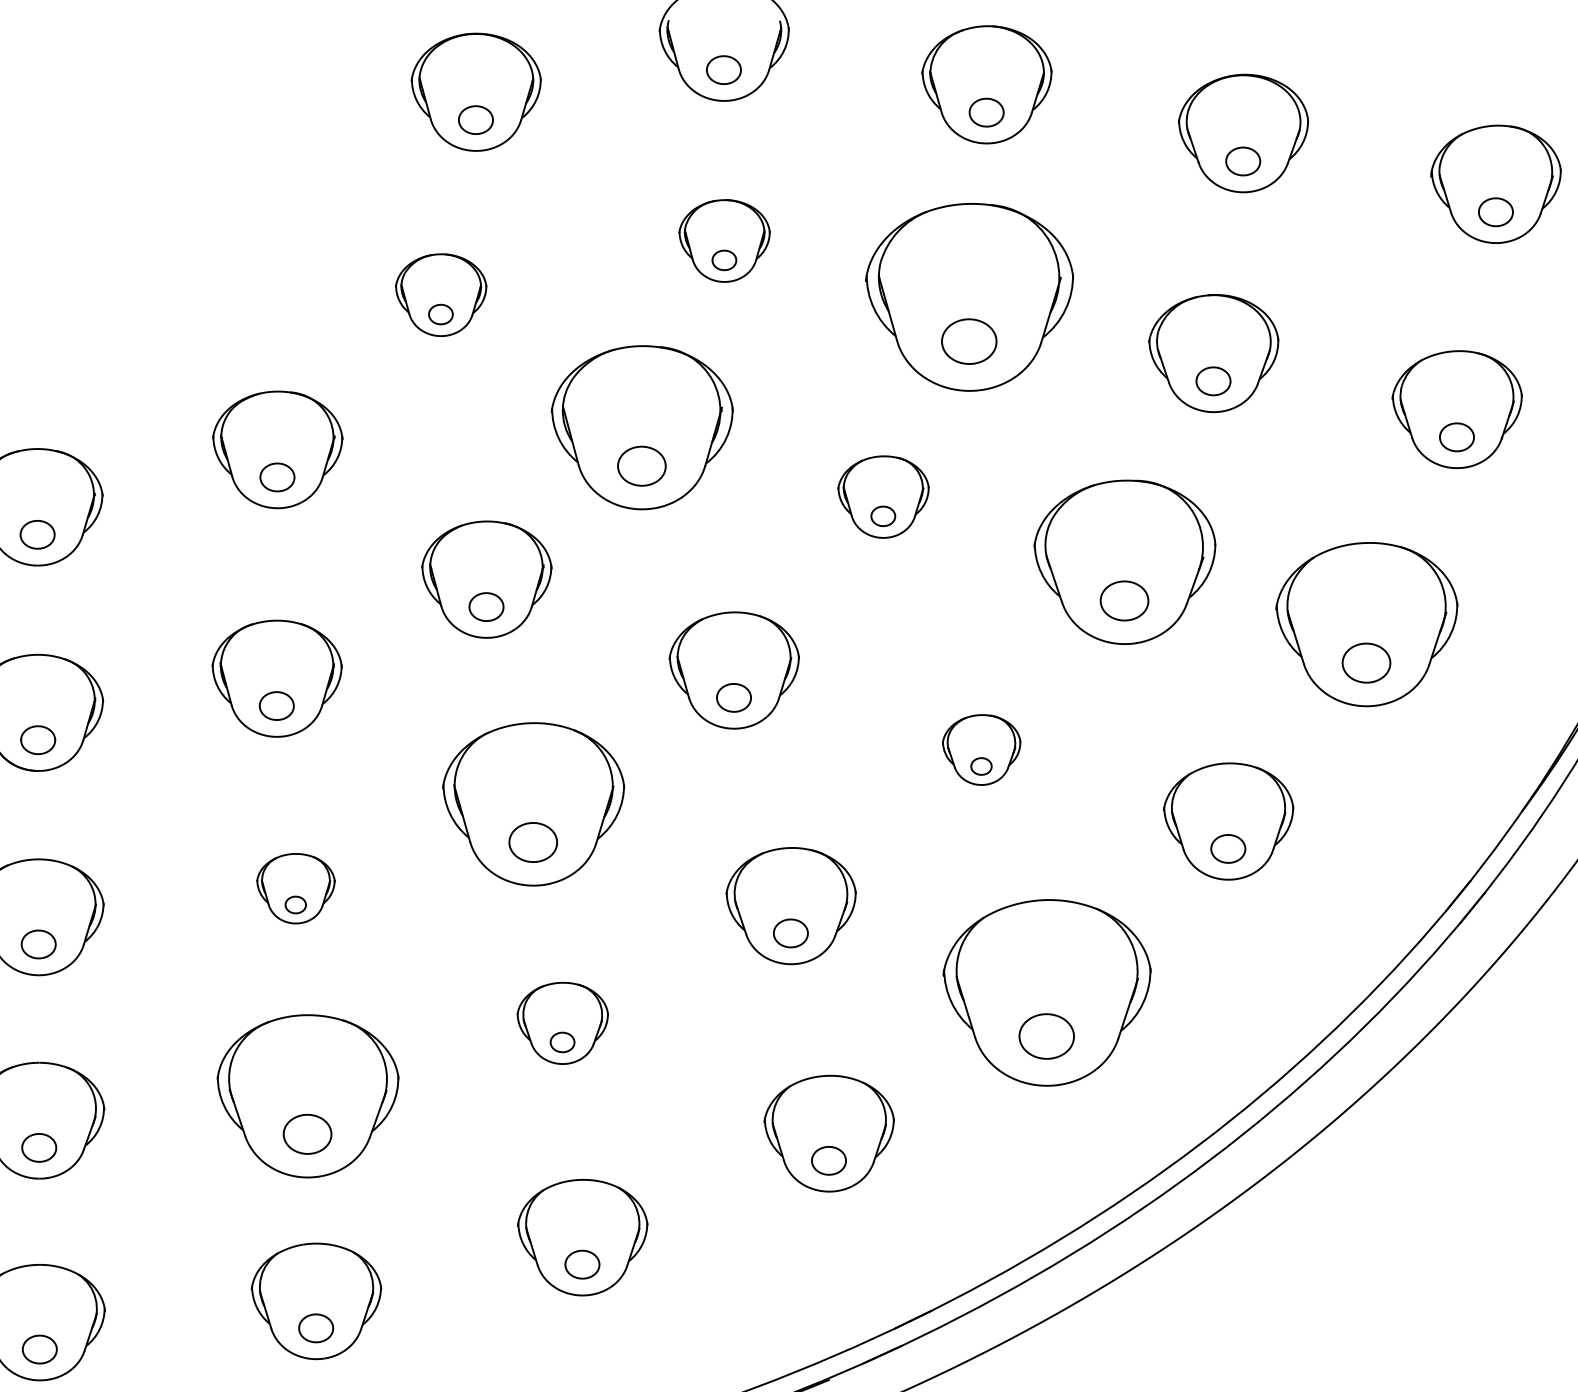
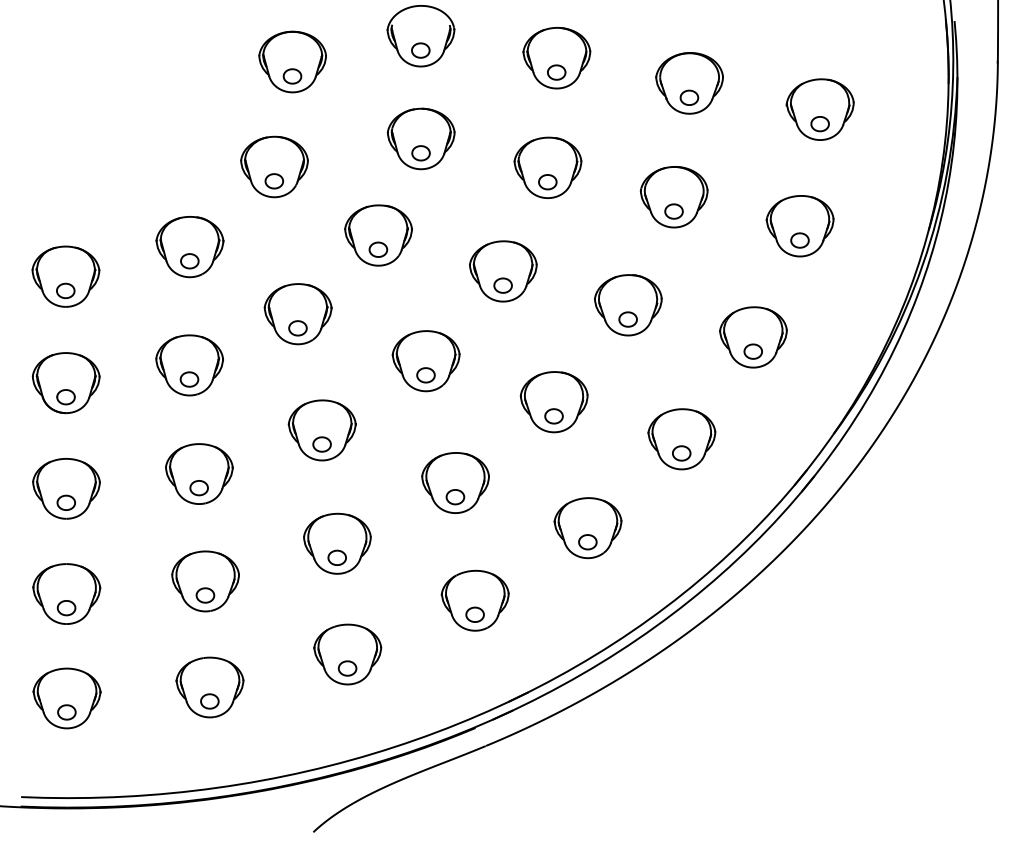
part: (723, 240) -> (420, 138), size x1.43
part: (441, 294) -> (274, 166), size x1.43
part: (968, 296) -> (547, 167), size x0.62
part: (642, 427) -> (378, 235), size x0.71
part: (883, 497) -> (503, 271), size x1.43
part: (1125, 562) -> (628, 305), size x0.71
part: (1367, 624) -> (753, 337), size x0.71
part: (980, 750) -> (553, 402), size x1.67
part: (531, 804) -> (321, 430), size x0.71
part: (296, 887) -> (199, 473), size x1.67
part: (1046, 993) -> (587, 528), size x0.62
part: (562, 1022) -> (337, 543), size x1.43
part: (307, 1096) -> (205, 581), size x0.71

